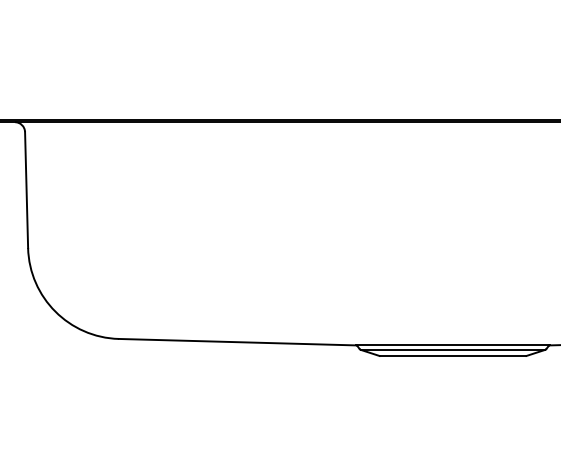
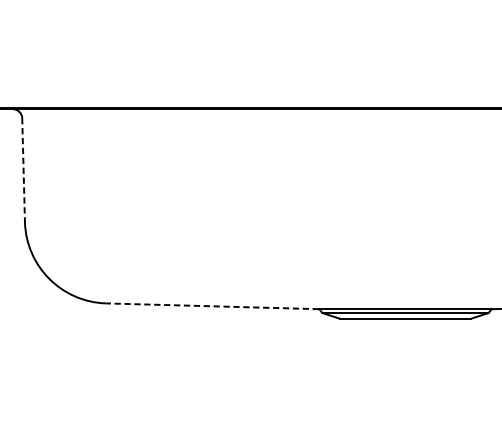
line: (26, 190) -> (23, 170), solid -> dashed
line: (237, 342) -> (212, 306), solid -> dashed

